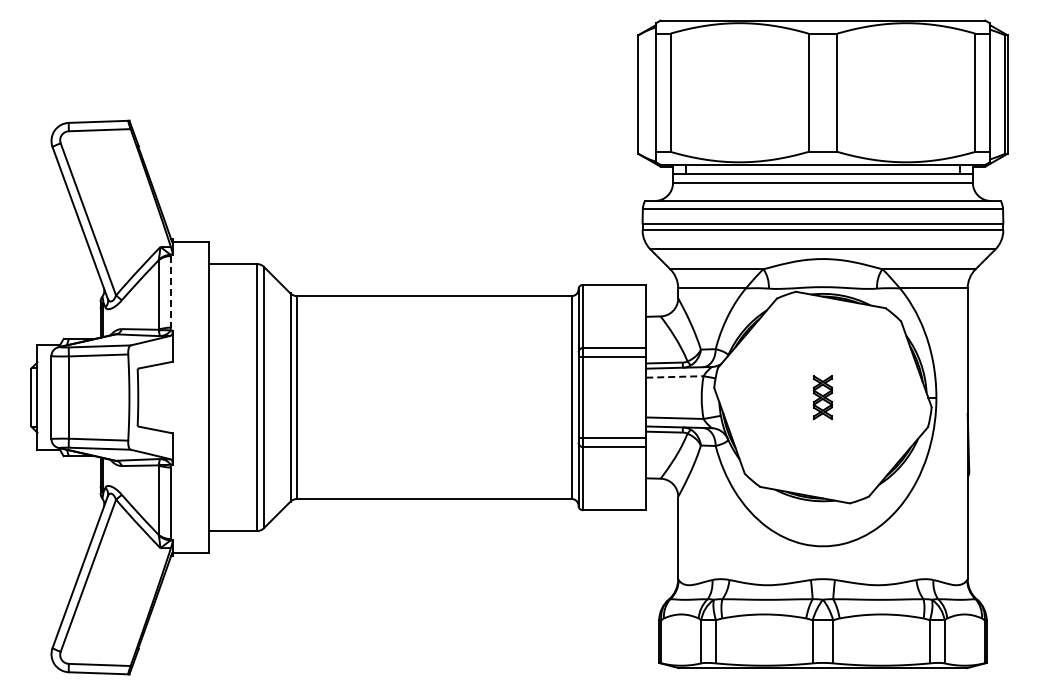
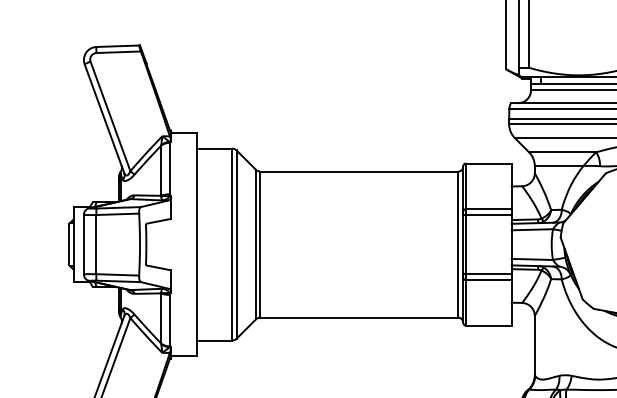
line: (170, 291) -> (169, 168), dashed -> solid
line: (674, 376) -> (532, 229), dashed -> solid

